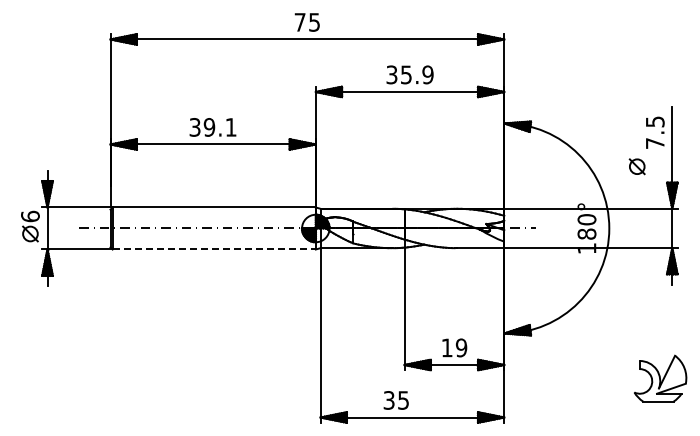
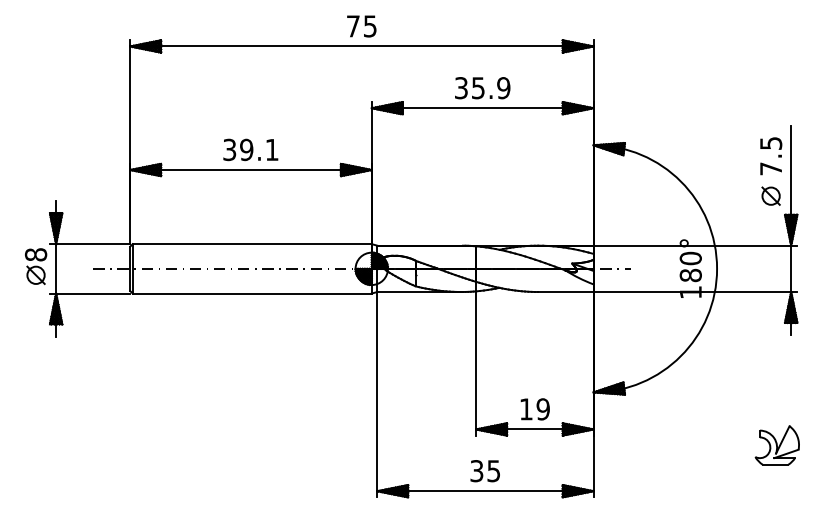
part: (636, 166) -> (770, 195), moved
text: (30, 216) -> (36, 254), 6 -> 8
line: (214, 249) -> (252, 293), dashed -> solid
part: (660, 378) -> (777, 445), size x0.71
text: (395, 400) -> (484, 471), moved

